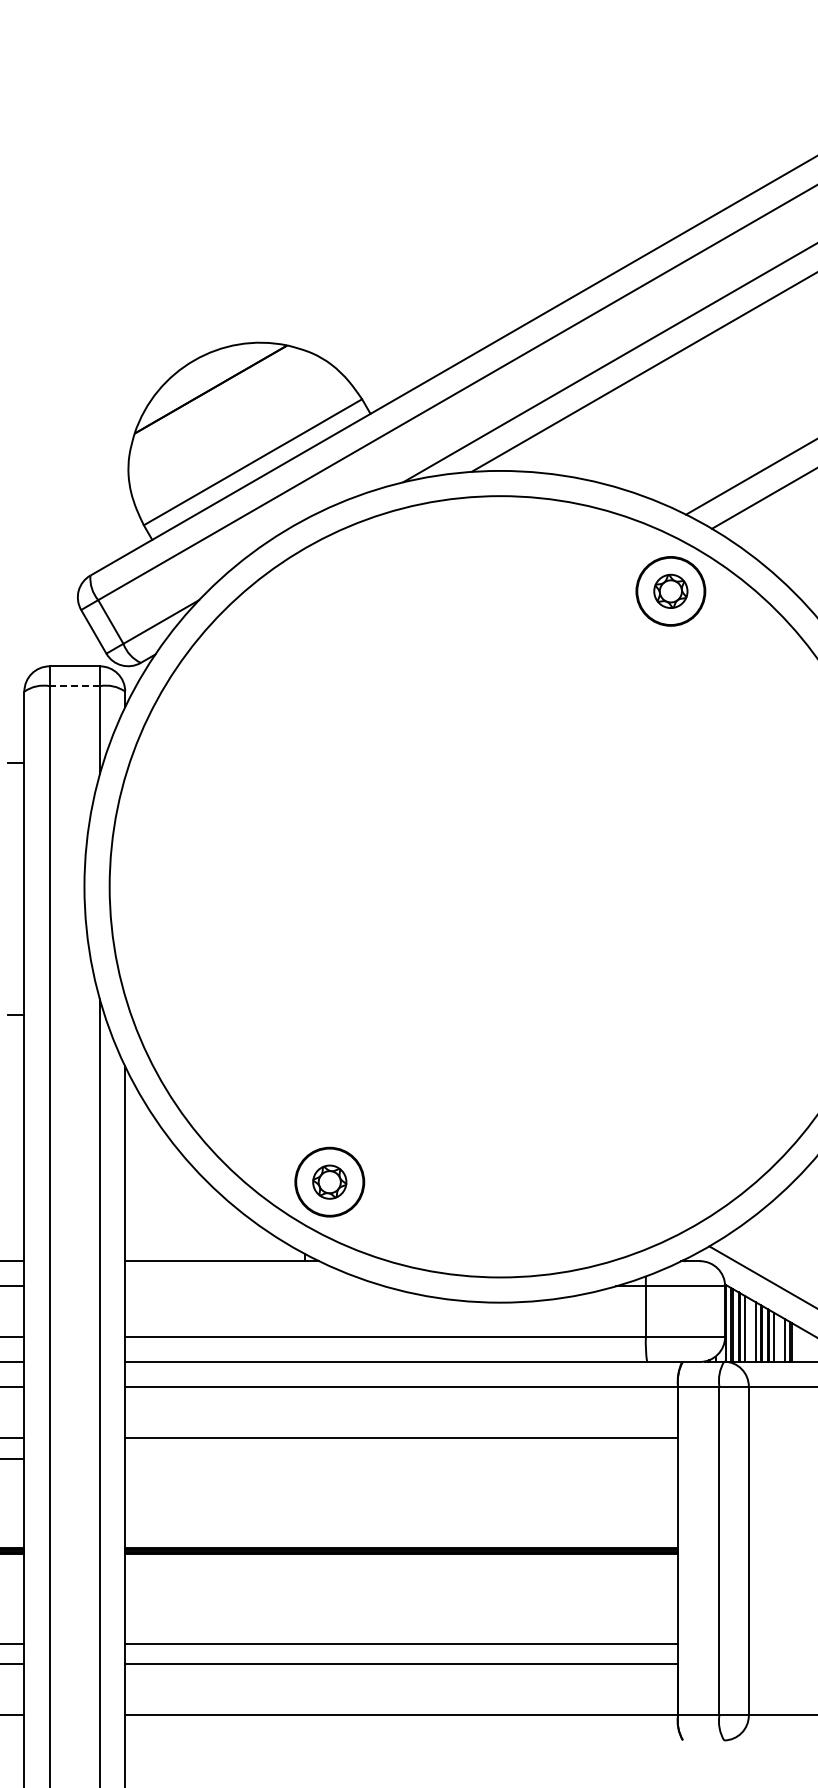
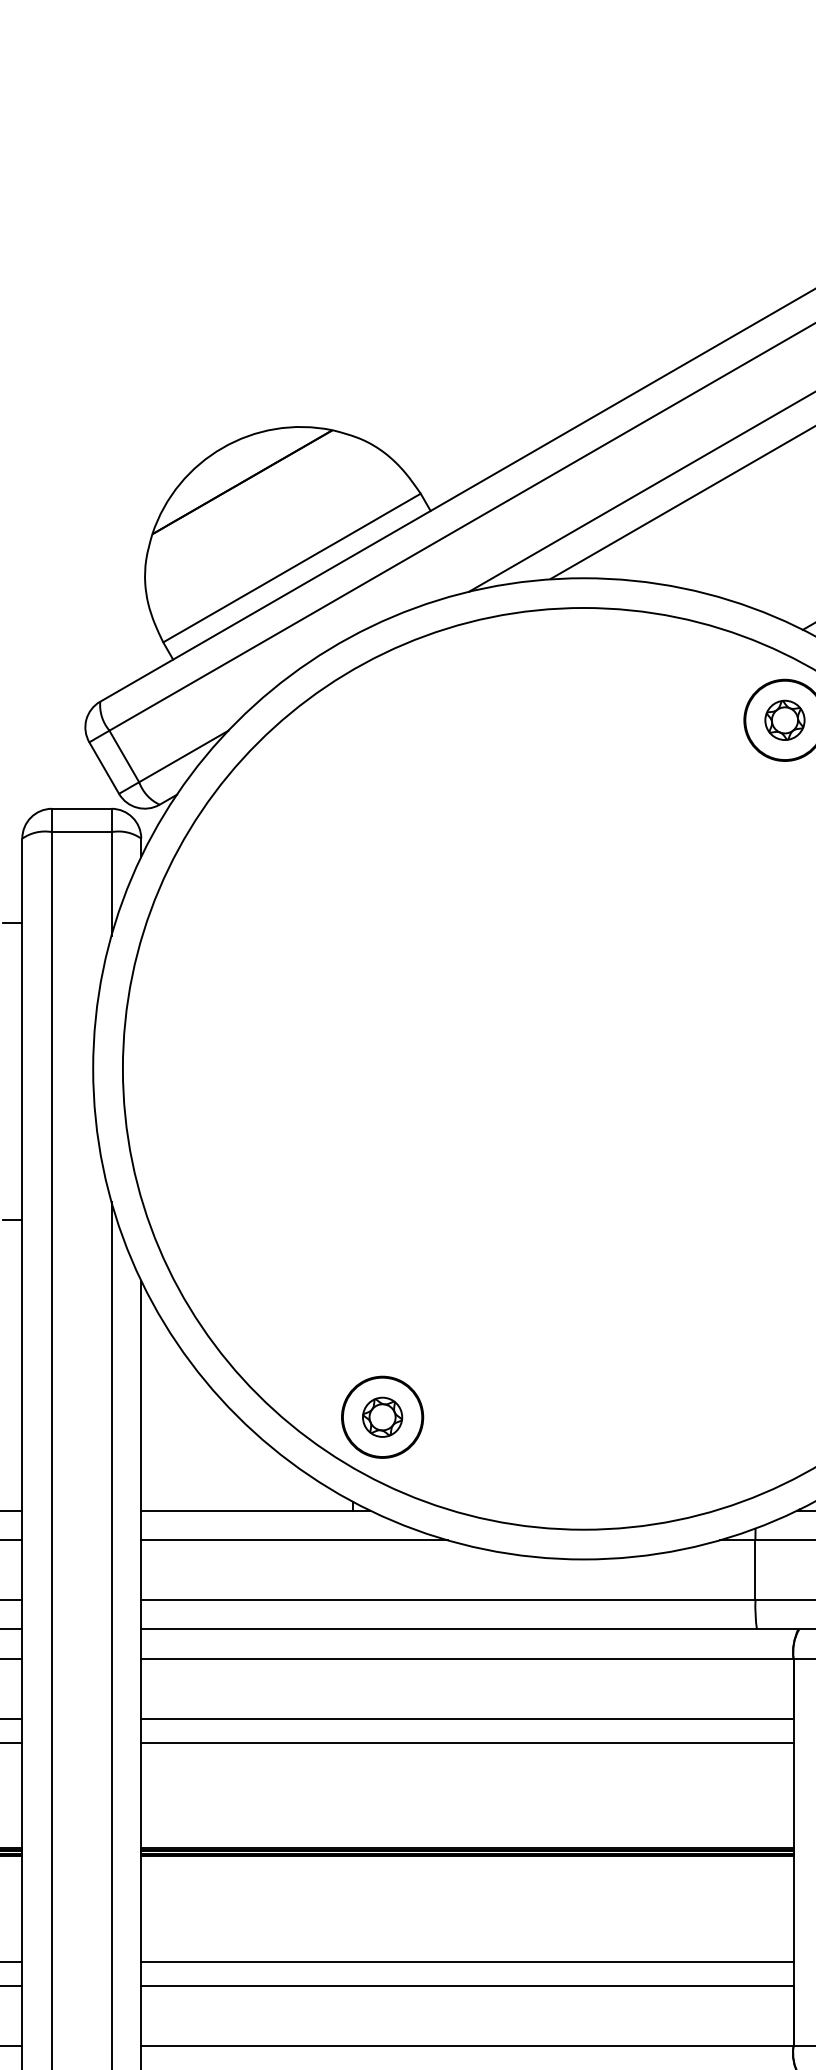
line: (74, 686) -> (81, 832), dashed -> solid
line: (255, 1286) -> (294, 1540), added
line: (401, 1458) -> (467, 1743), added

